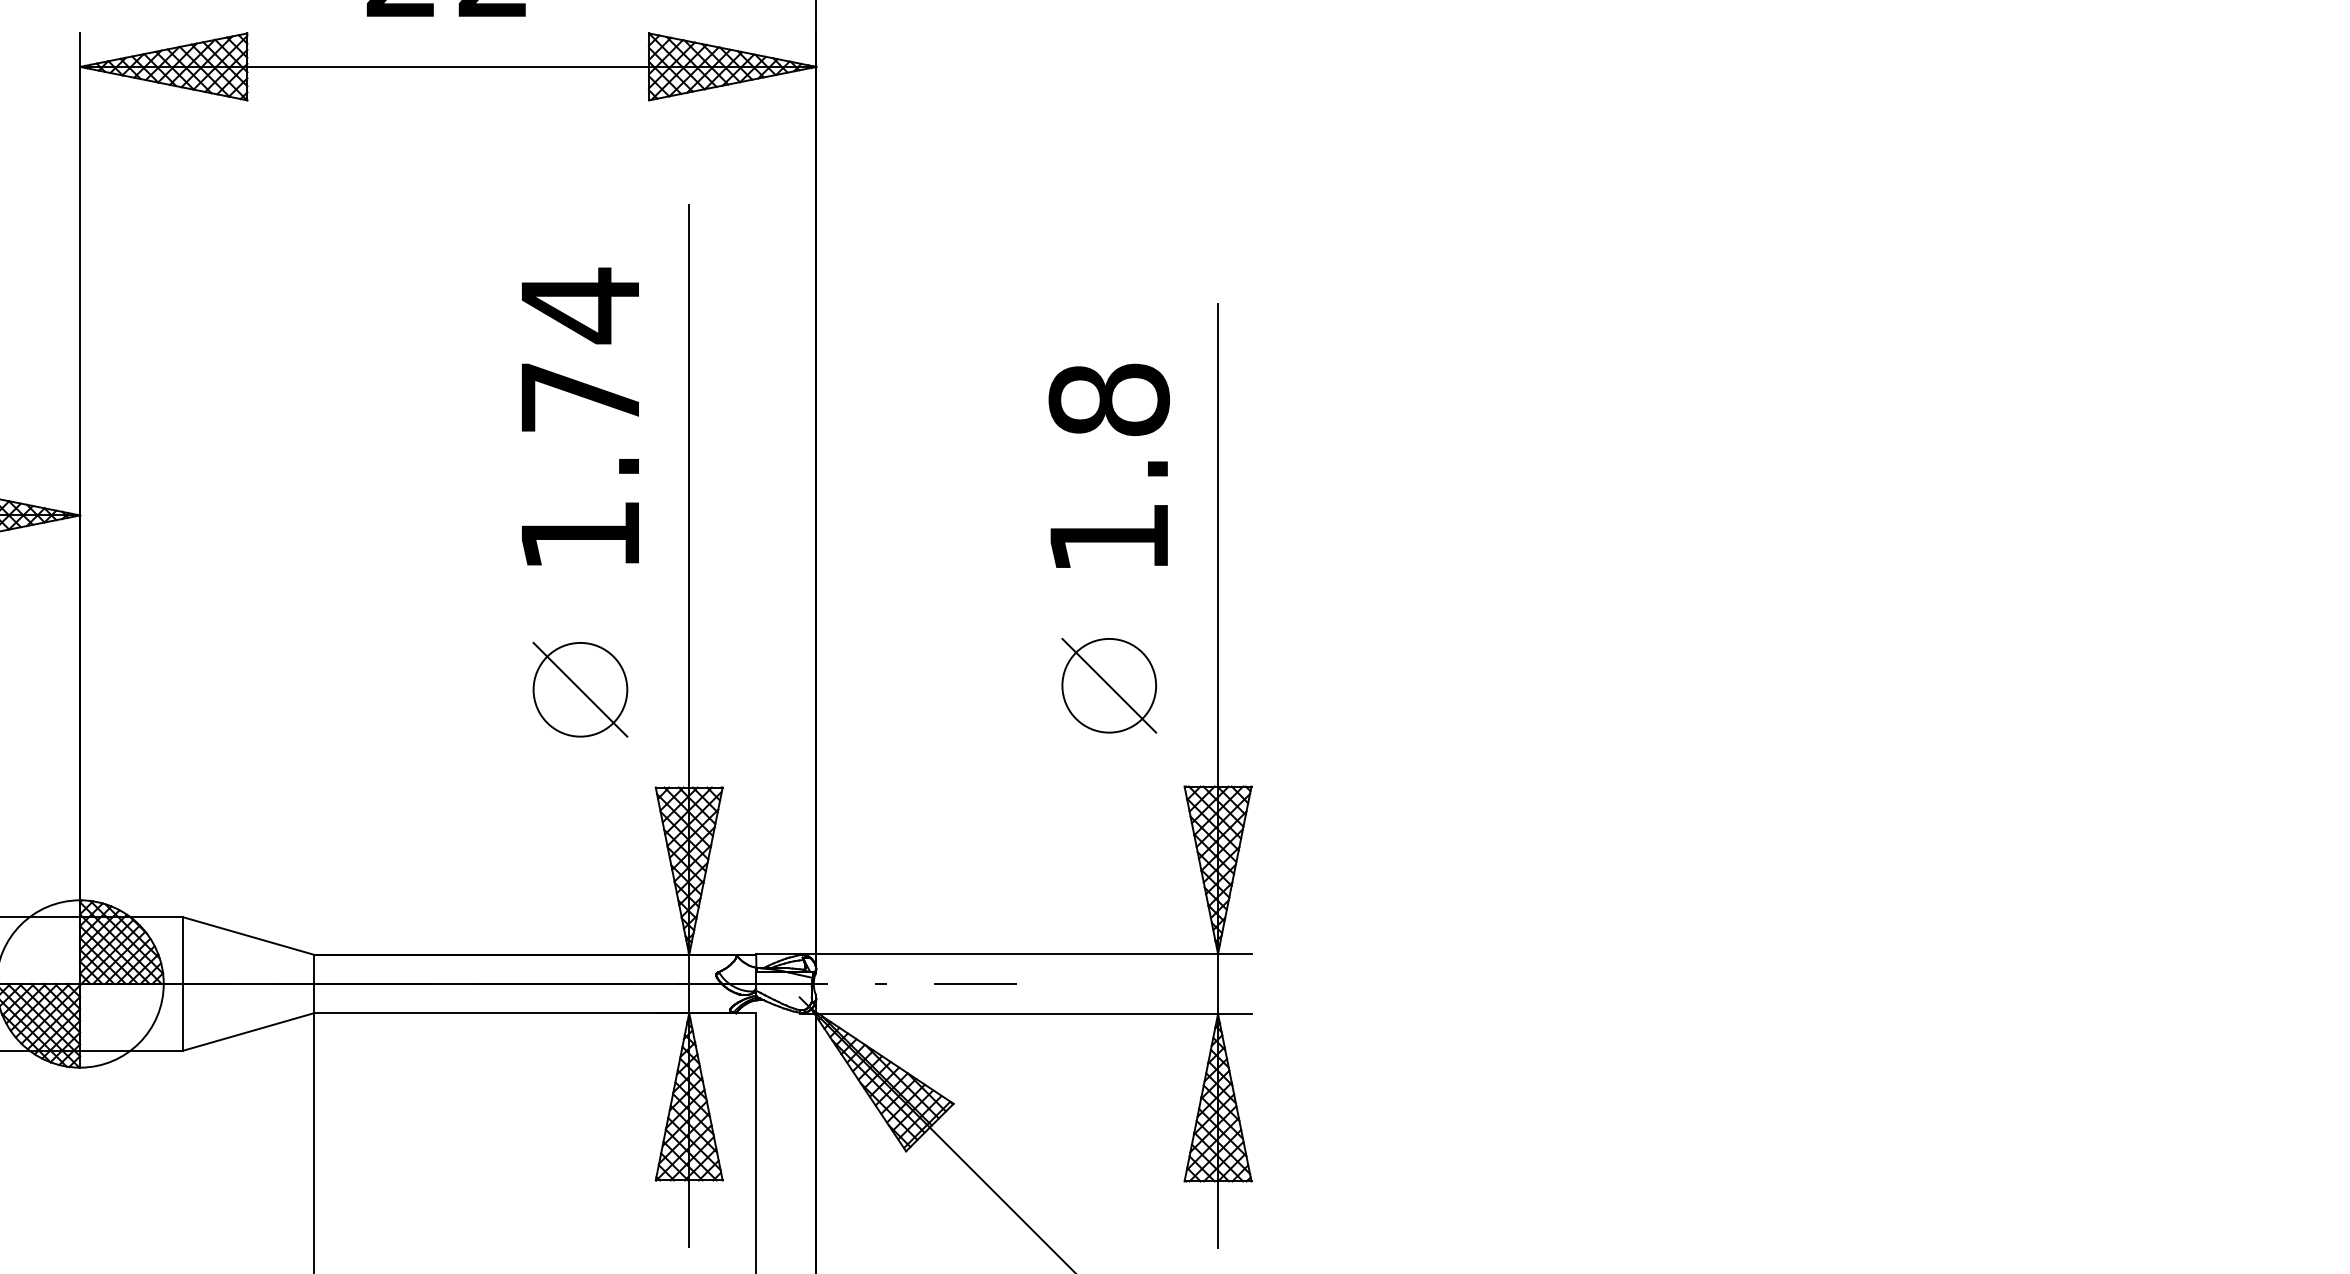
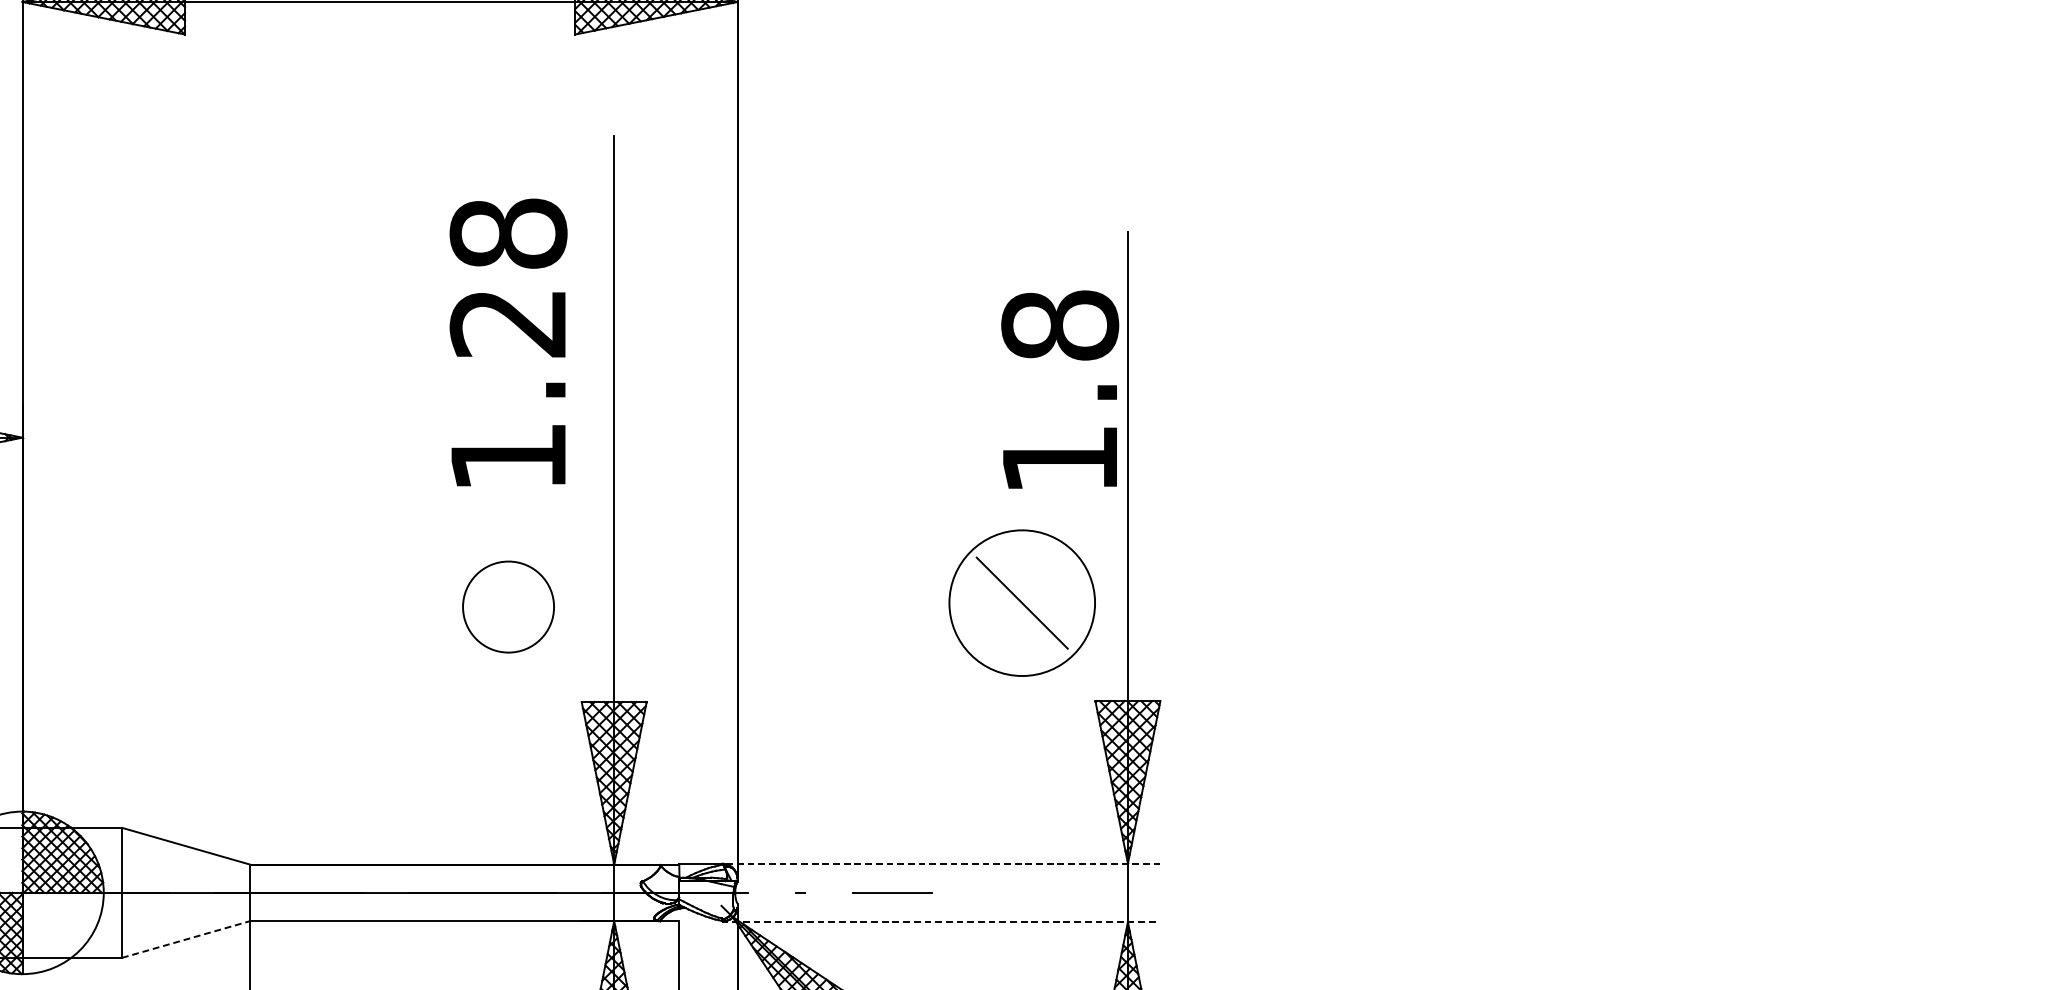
text: (580, 349) -> (508, 276), 1.74 -> 1.28
text: (1108, 465) -> (1059, 389), moved
circle: (1109, 685) -> (1022, 602), size x1.6
line: (580, 689) -> (508, 606), removed
line: (1025, 953) -> (940, 863), solid -> dashed
line: (1025, 1014) -> (940, 922), solid -> dashed
line: (248, 1032) -> (186, 939), solid -> dashed

